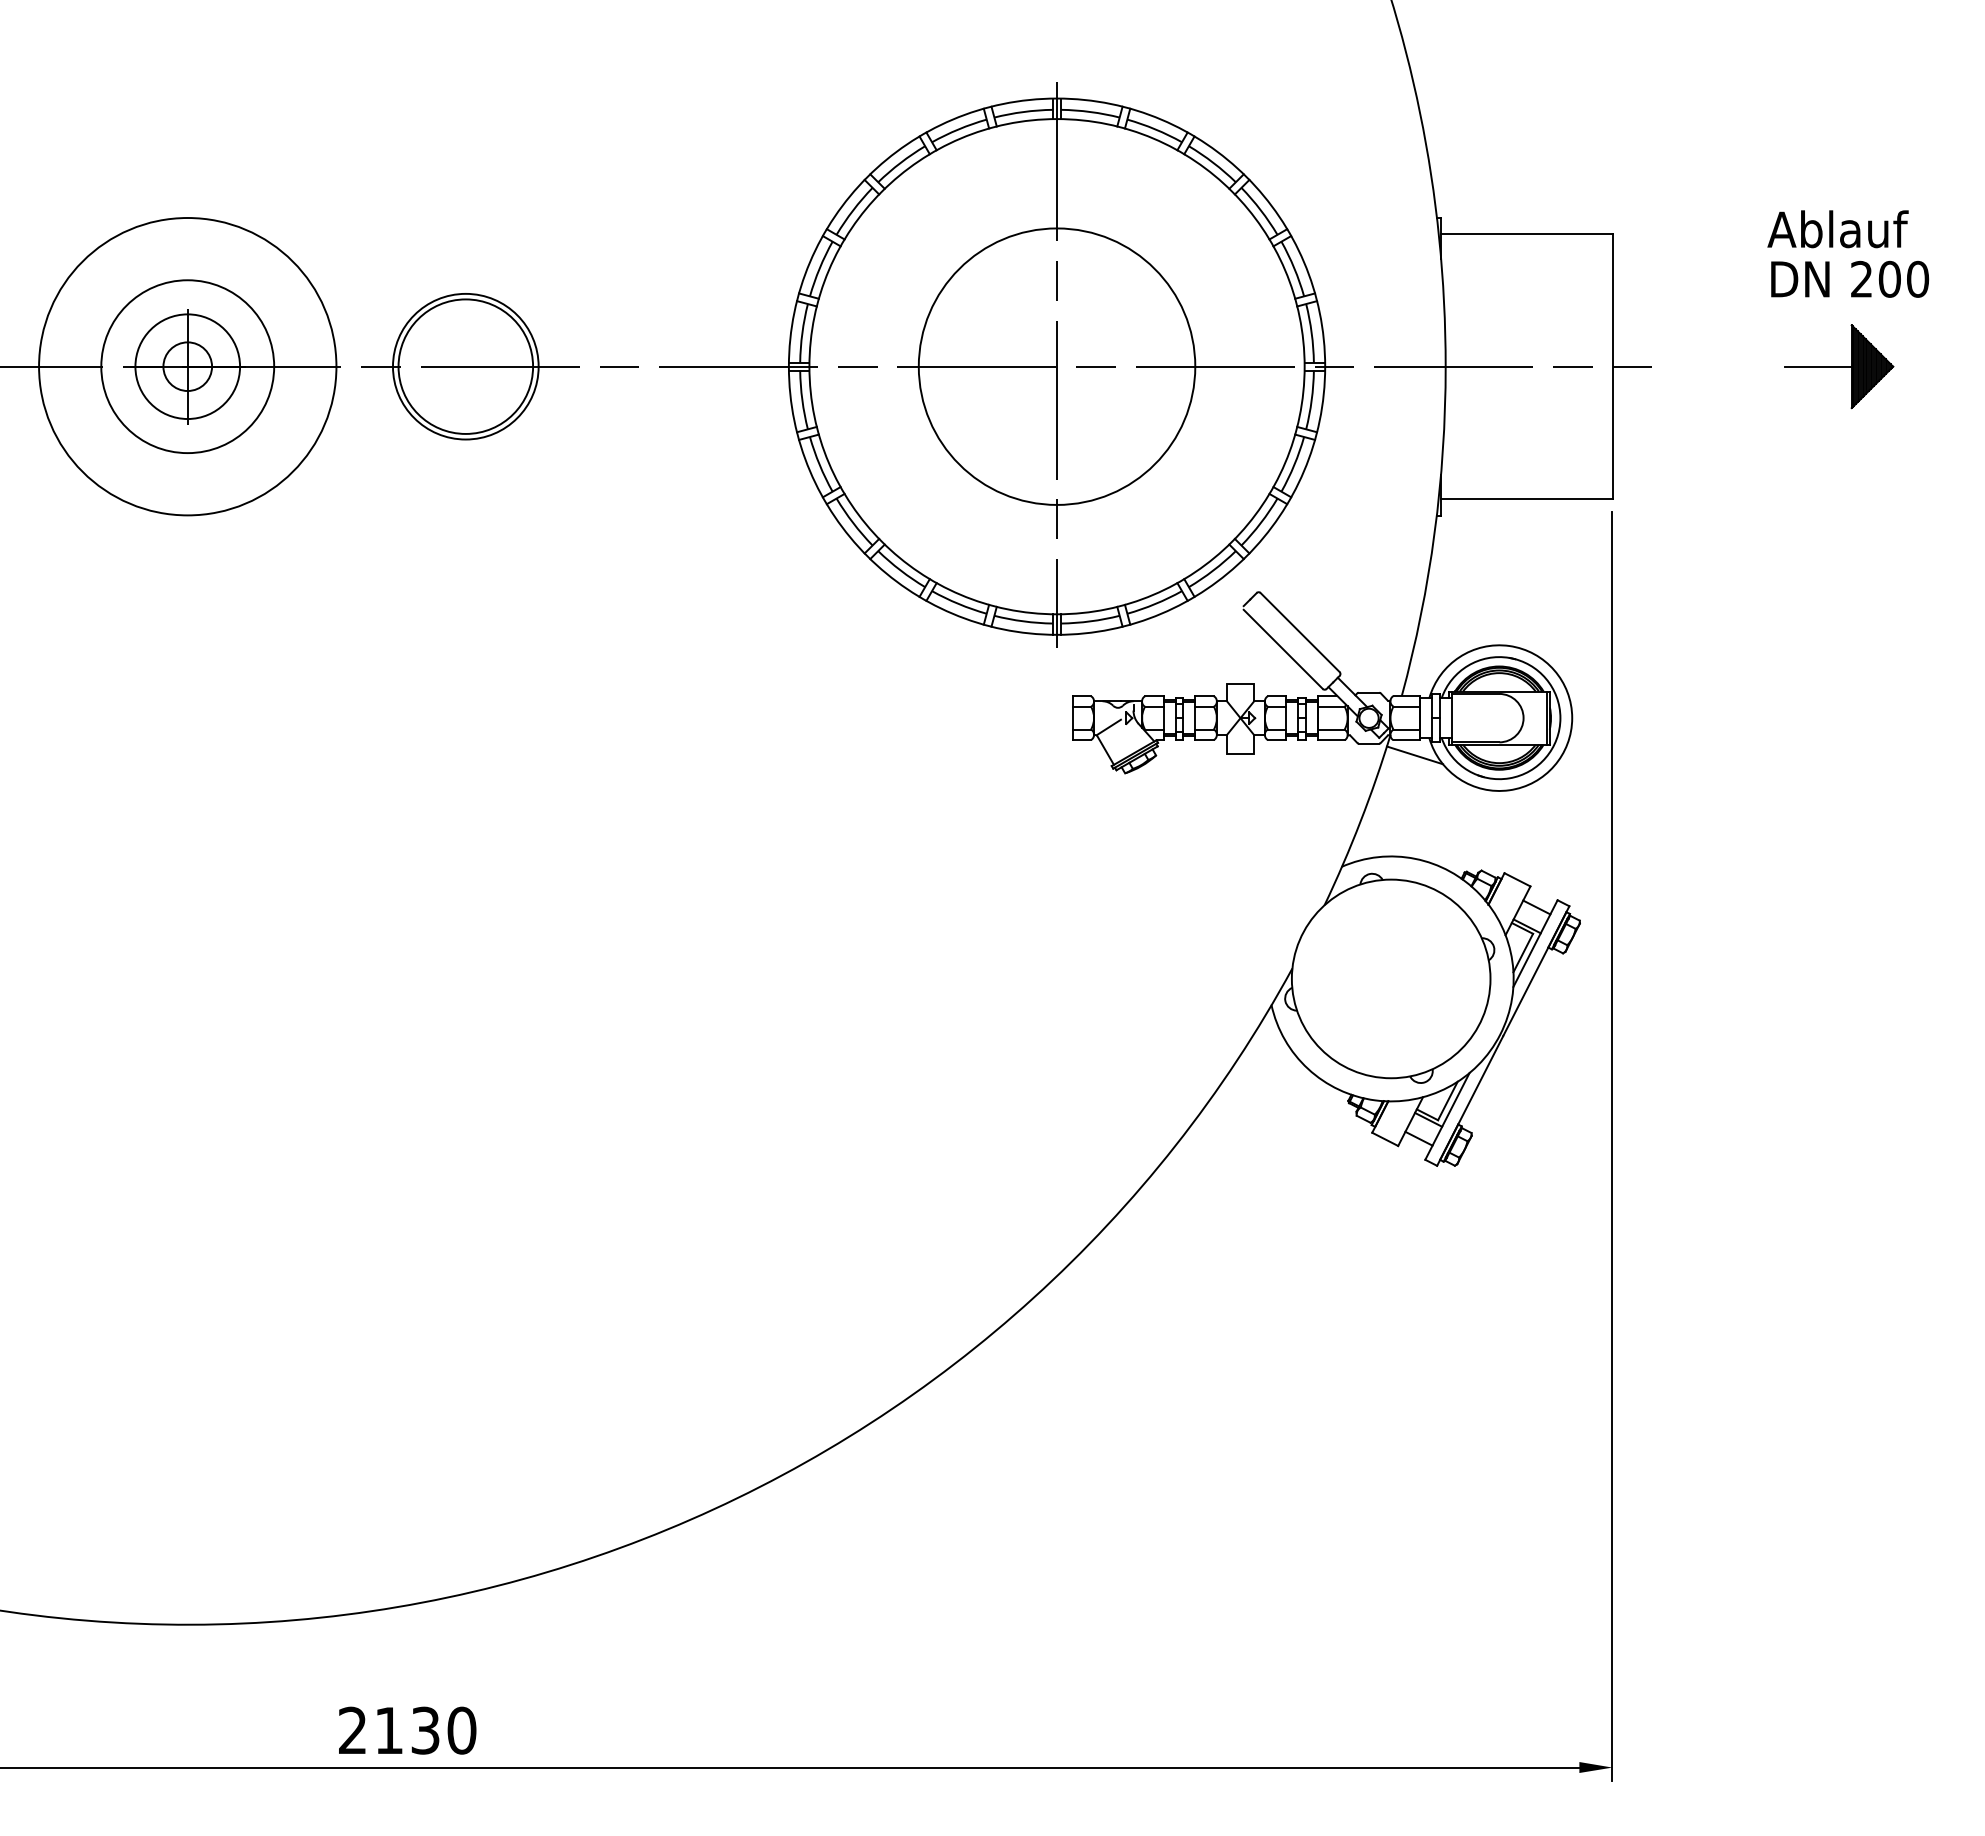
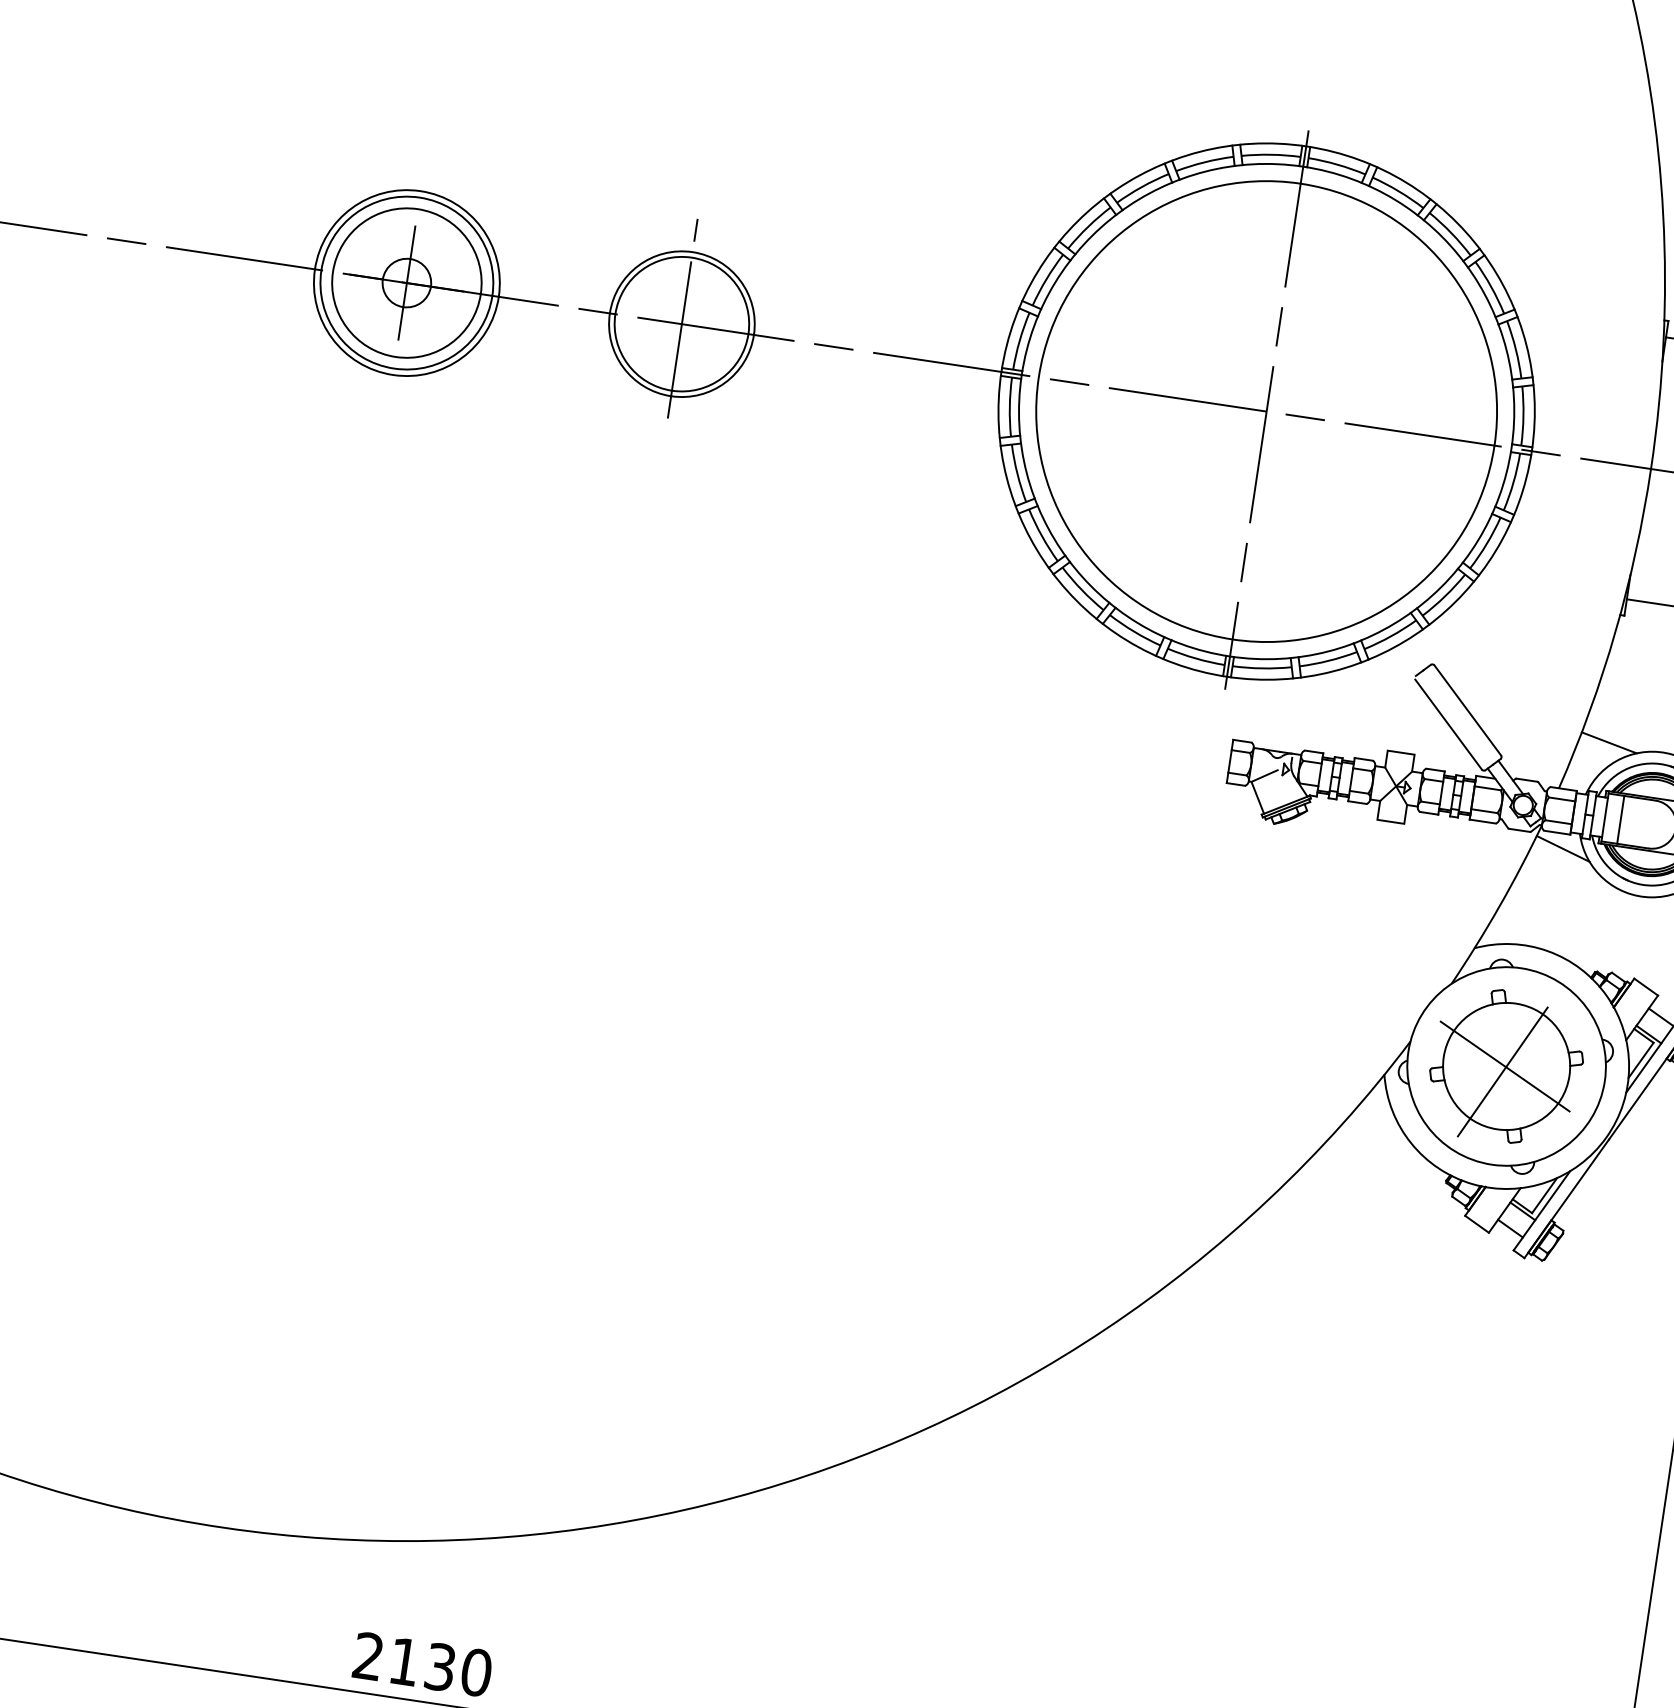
line: (465, 361) -> (682, 319), added
circle: (187, 366) -> (406, 282), size x0.62
circle: (187, 366) -> (406, 282), size x1.43
circle: (1056, 366) -> (1266, 411), size x1.67
line: (1444, 643) -> (1608, 742), added
line: (1467, 717) -> (1620, 819), added
part: (1391, 979) -> (1506, 1067), added

